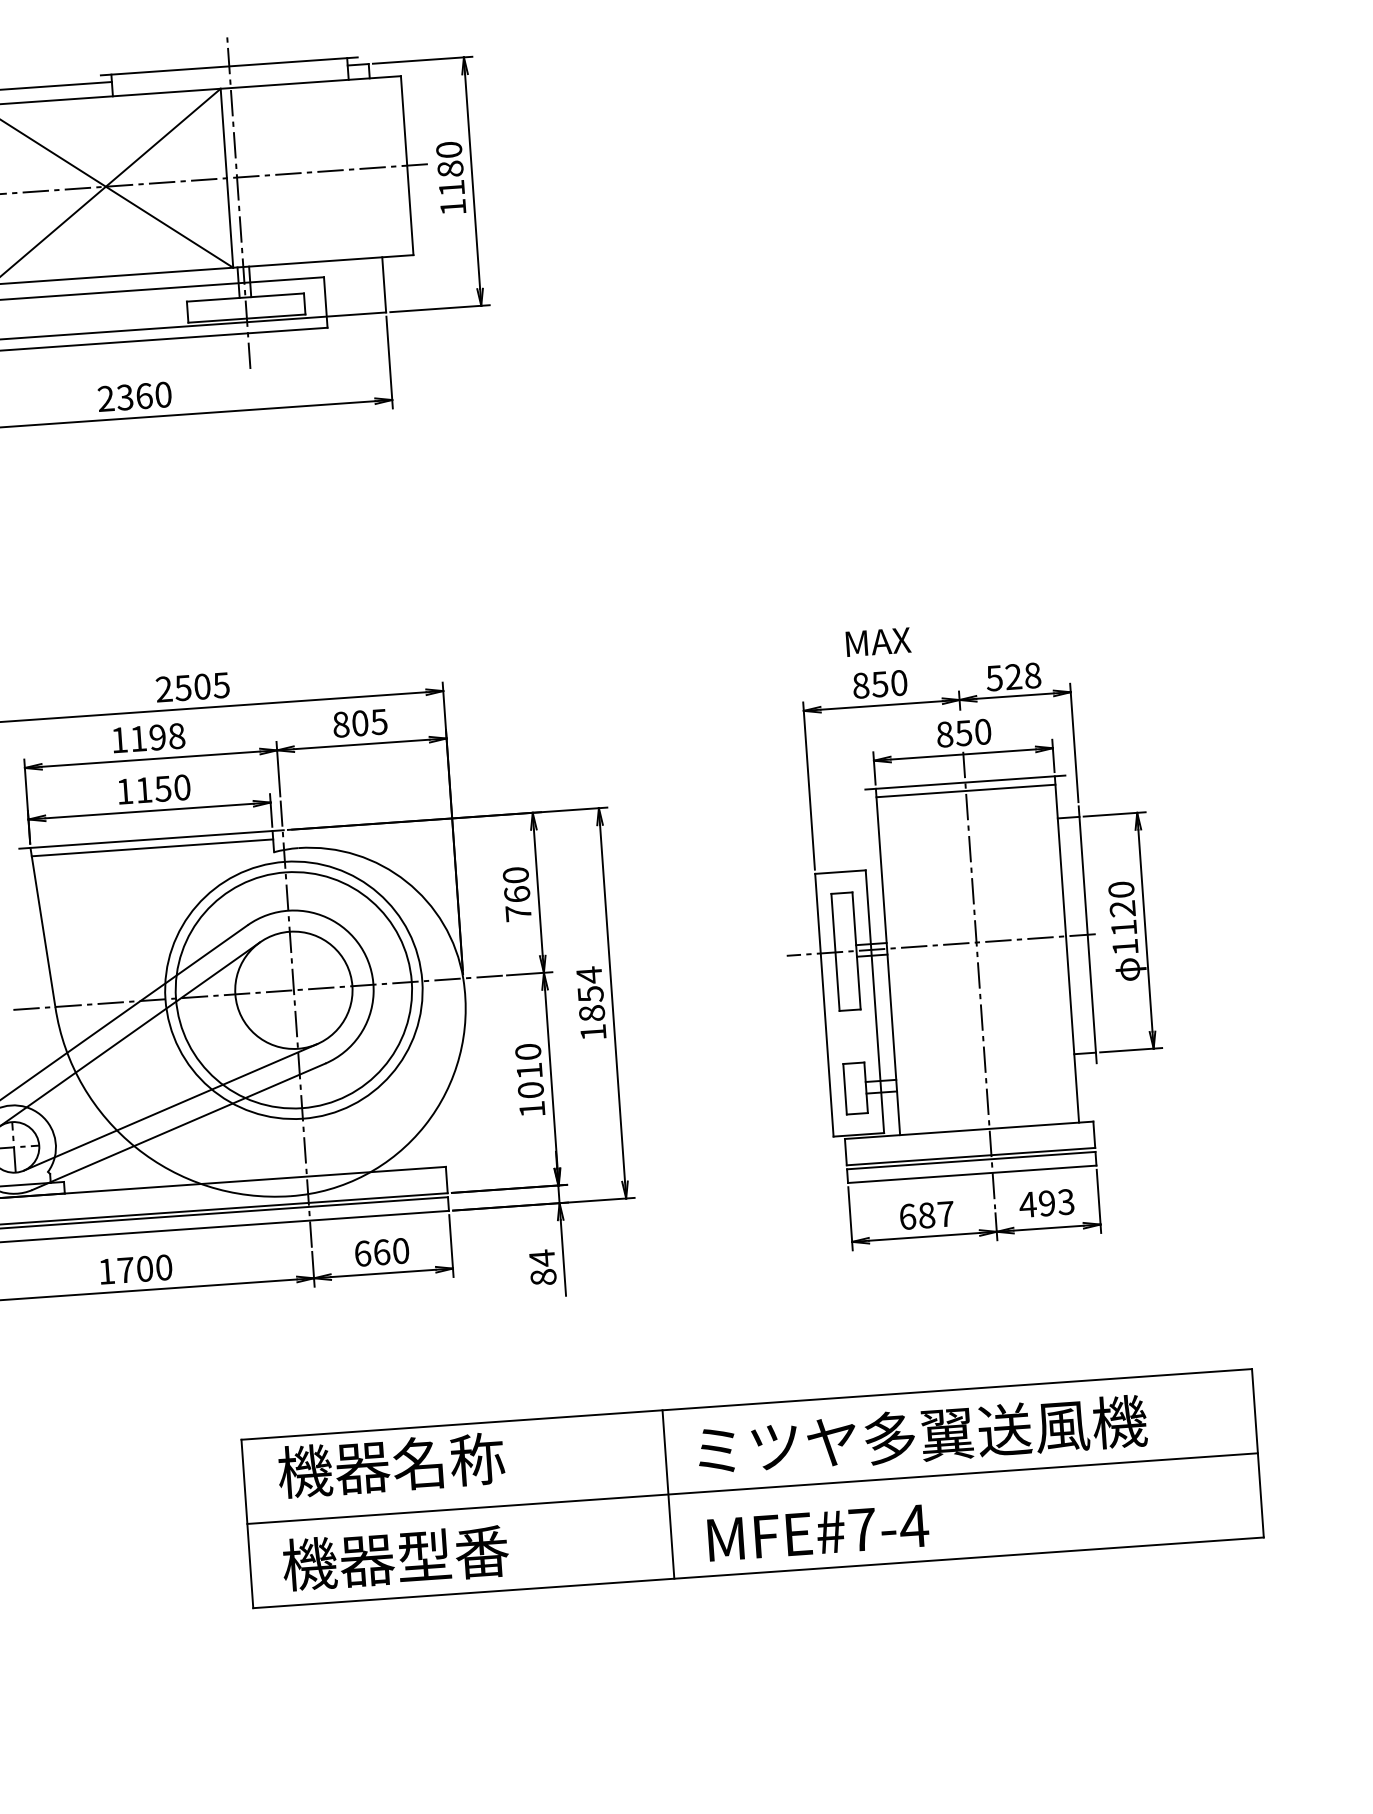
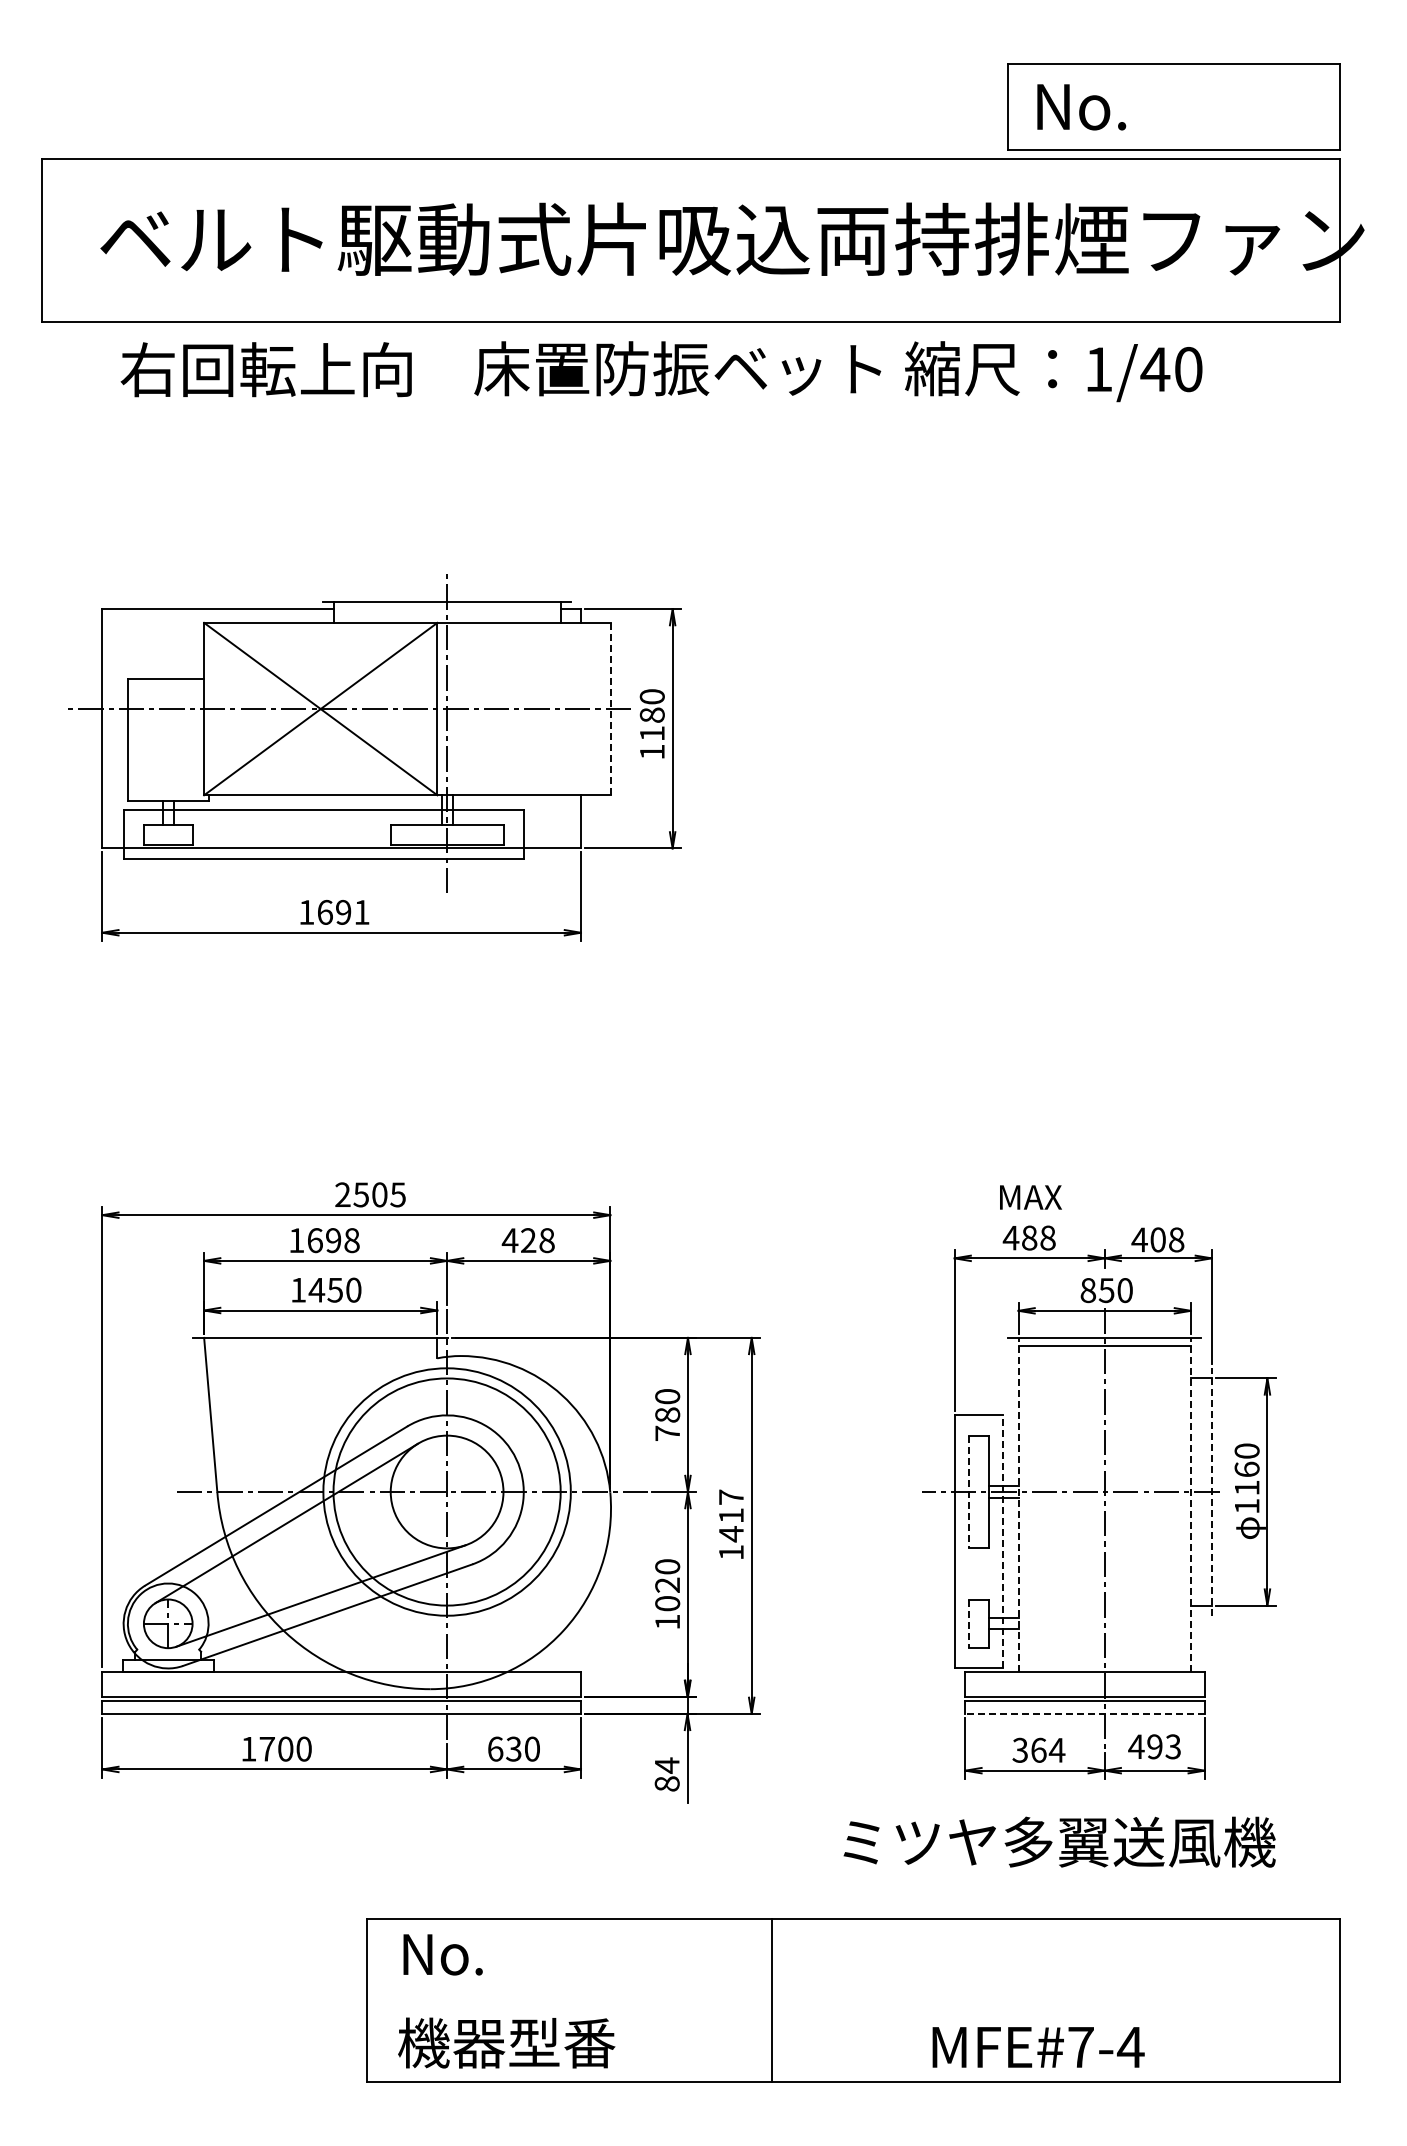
line: (407, 165) -> (611, 708), solid -> dashed
text: (134, 395) -> (334, 911), 2360 -> 1691
text: (1003, 677) -> (1148, 1239), 528 -> 408
text: (878, 683) -> (1028, 1237), 850 -> 488
text: (359, 723) -> (527, 1240), 805 -> 428
text: (139, 738) -> (315, 1240), 1198 -> 1698
text: (143, 790) -> (316, 1290), 1150 -> 1450
line: (151, 848) -> (320, 1346), removed
text: (517, 893) -> (667, 1414), 760 -> 780
text: (1122, 908) -> (1246, 1469), 1120 -> 1160
line: (1087, 935) -> (1211, 1492), solid -> dashed
line: (1066, 949) -> (1190, 1504), solid -> dashed
line: (835, 952) -> (968, 1492), solid -> dashed
line: (887, 961) -> (1018, 1504), solid -> dashed
text: (590, 994) -> (731, 1515), 1854 -> 1417
line: (875, 1001) -> (1003, 1541), solid -> dashed
text: (529, 1070) -> (667, 1584), 1010 -> 1020
line: (844, 1089) -> (968, 1624), solid -> dashed
line: (972, 1173) -> (1085, 1713), solid -> dashed
text: (926, 1214) -> (1038, 1749), 687 -> 364
text: (381, 1251) -> (513, 1748), 660 -> 630
text: (922, 1435) -> (1059, 1841), moved
text: (391, 1464) -> (508, 1953), 機器名称 -> No.
line: (752, 1488) -> (853, 2000), removed
text: (818, 1533) -> (1038, 2047), moved

